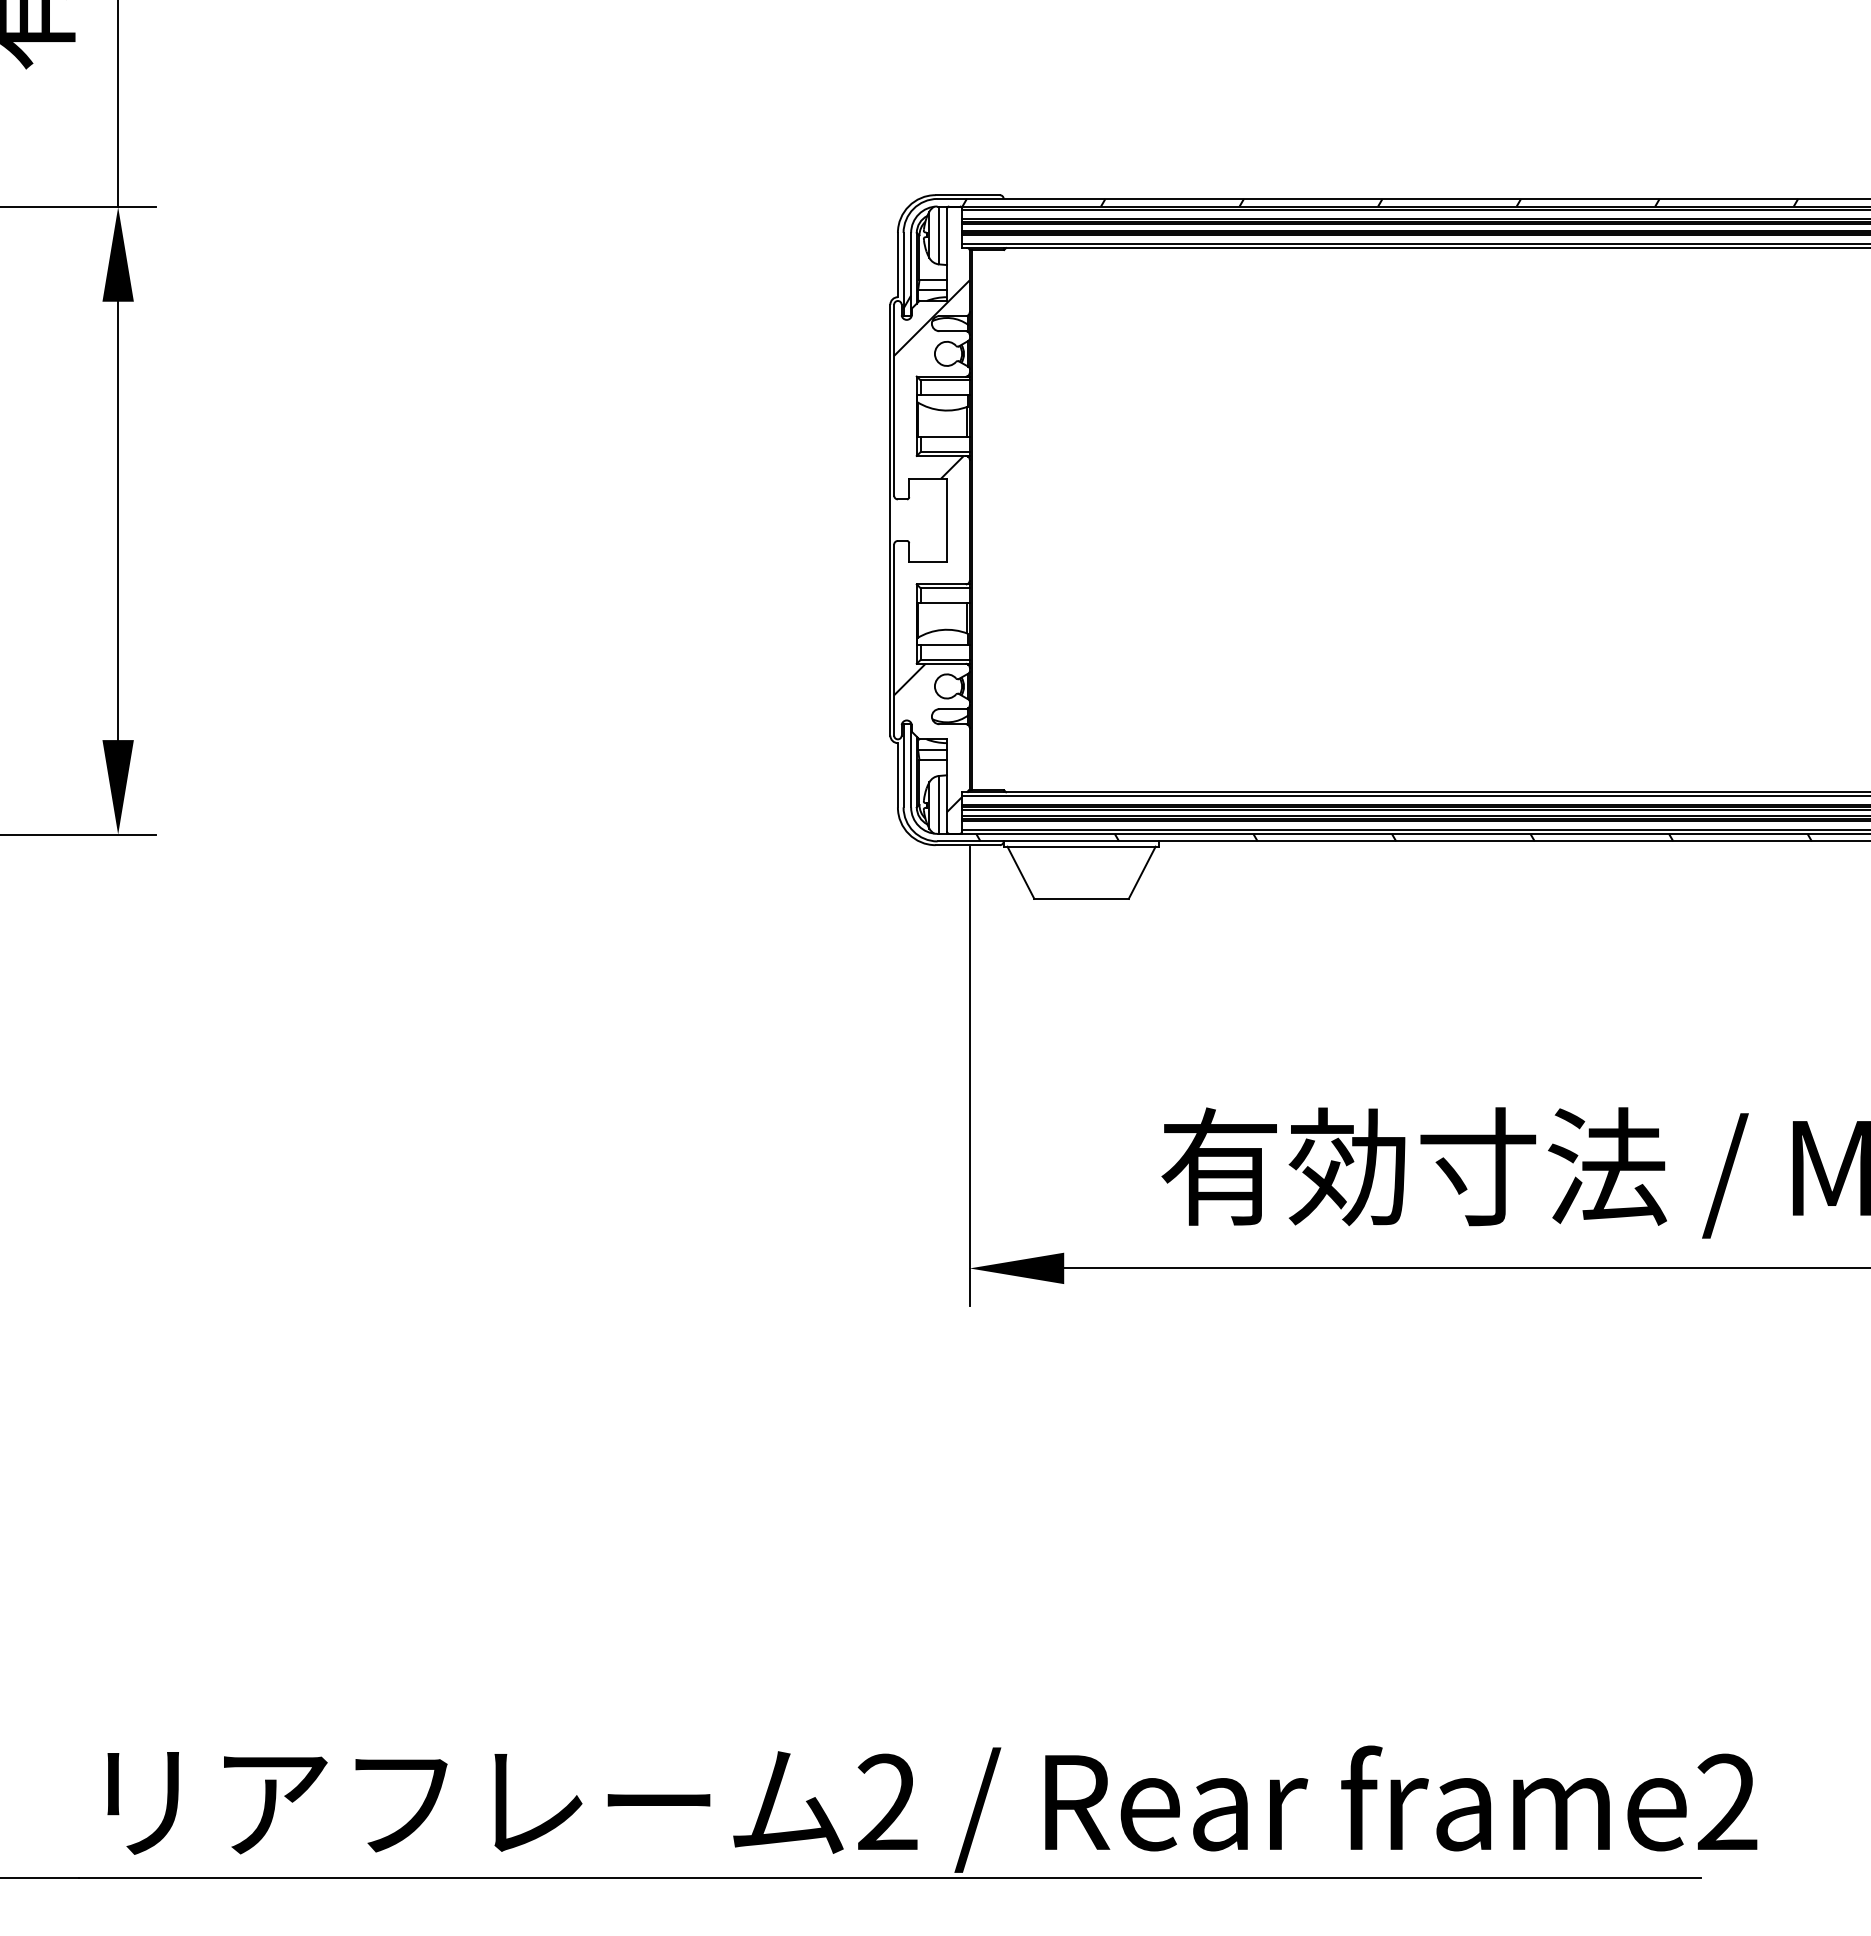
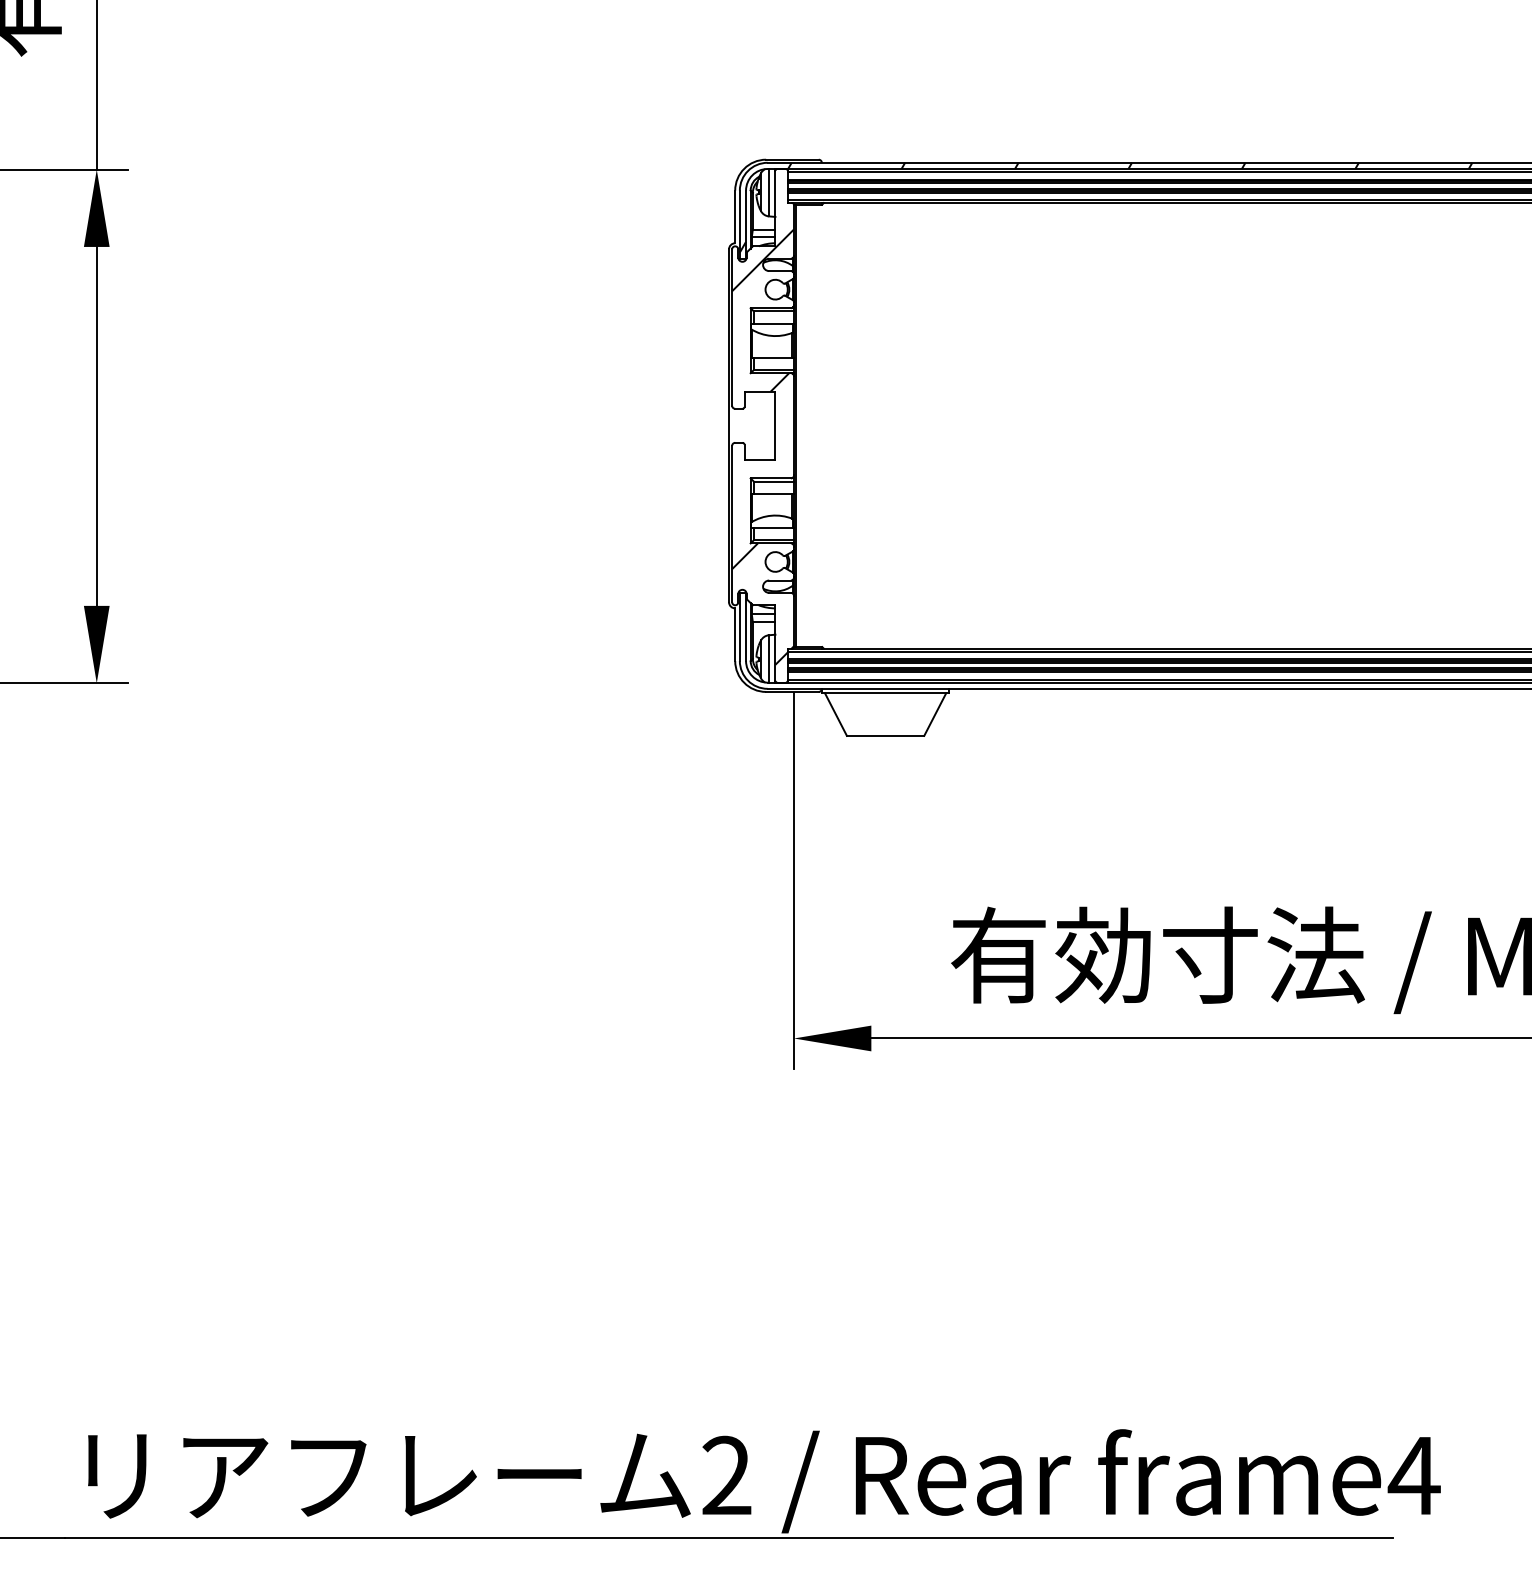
hatch: (1393, 837) -> (1141, 685), removed
text: (1726, 1801) -> (1413, 1474), frame2 -> frame4

